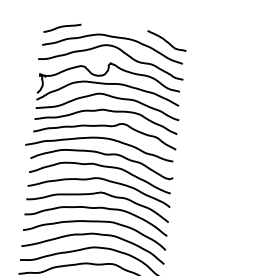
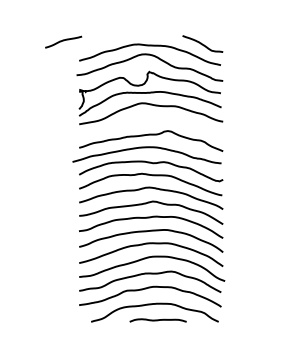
curve: (62, 27) -> (63, 41), moved
curve: (107, 111) -> (150, 120), removed

